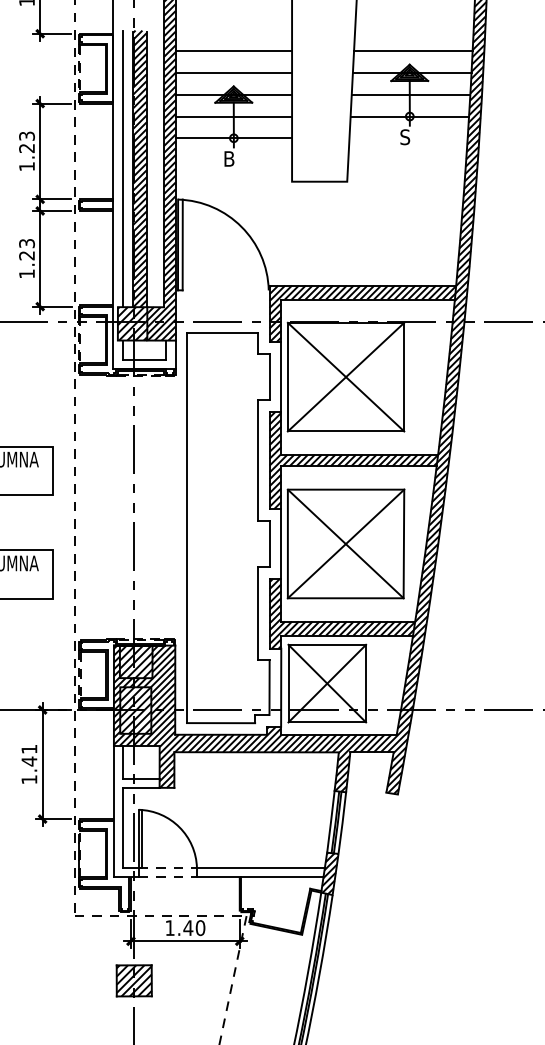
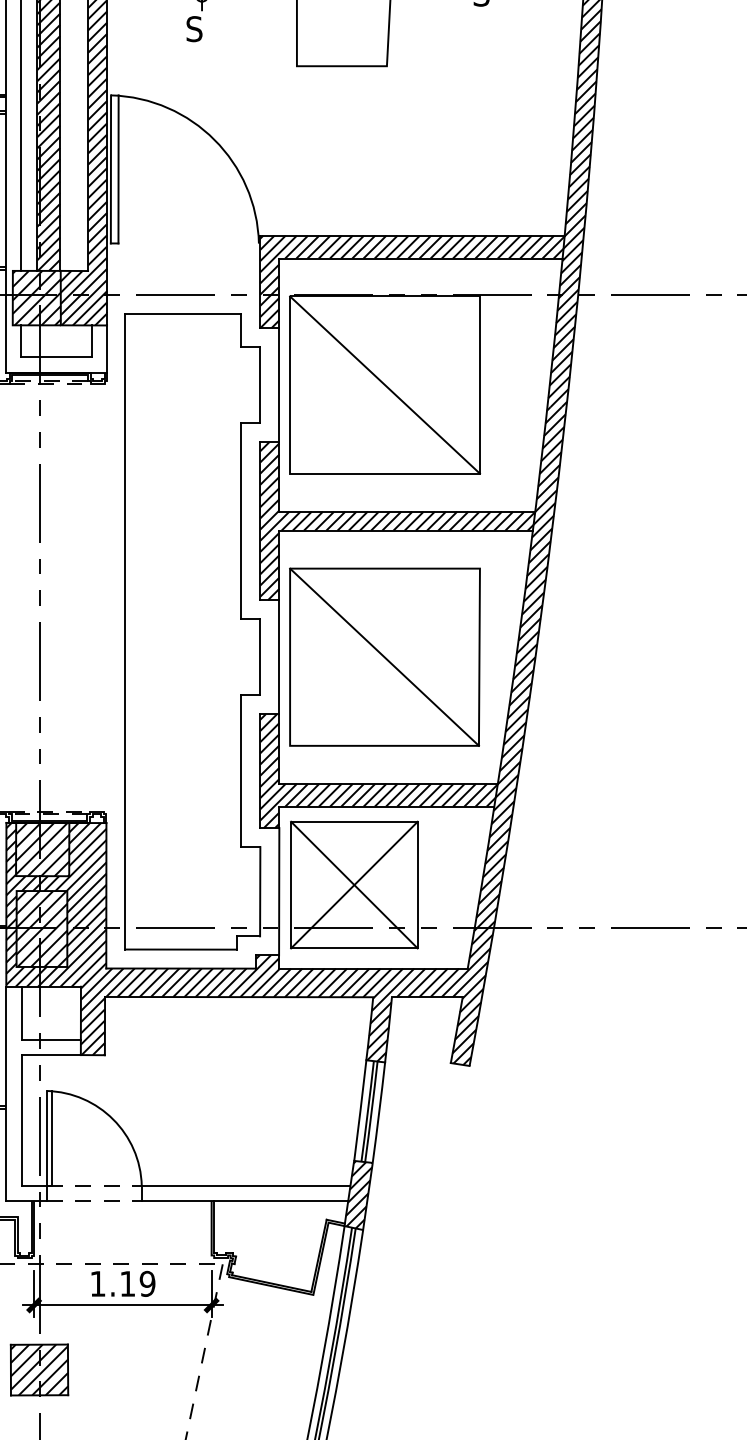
text: (229, 158) -> (194, 28), B -> S
line: (345, 376) -> (384, 384), removed
line: (345, 543) -> (384, 656), removed
text: (194, 928) -> (137, 1284), 1.40 -> 1.19

